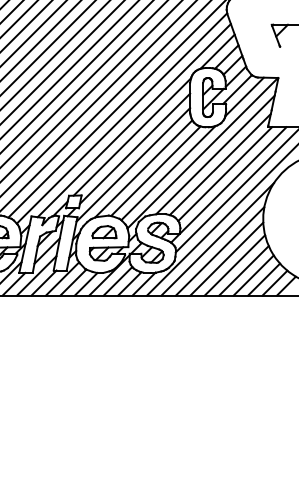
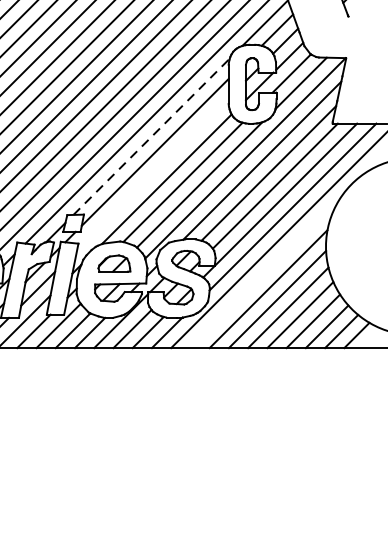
line: (132, 136) -> (151, 136), solid -> dashed
line: (133, 164) -> (153, 173), removed
line: (217, 239) -> (265, 273), removed

